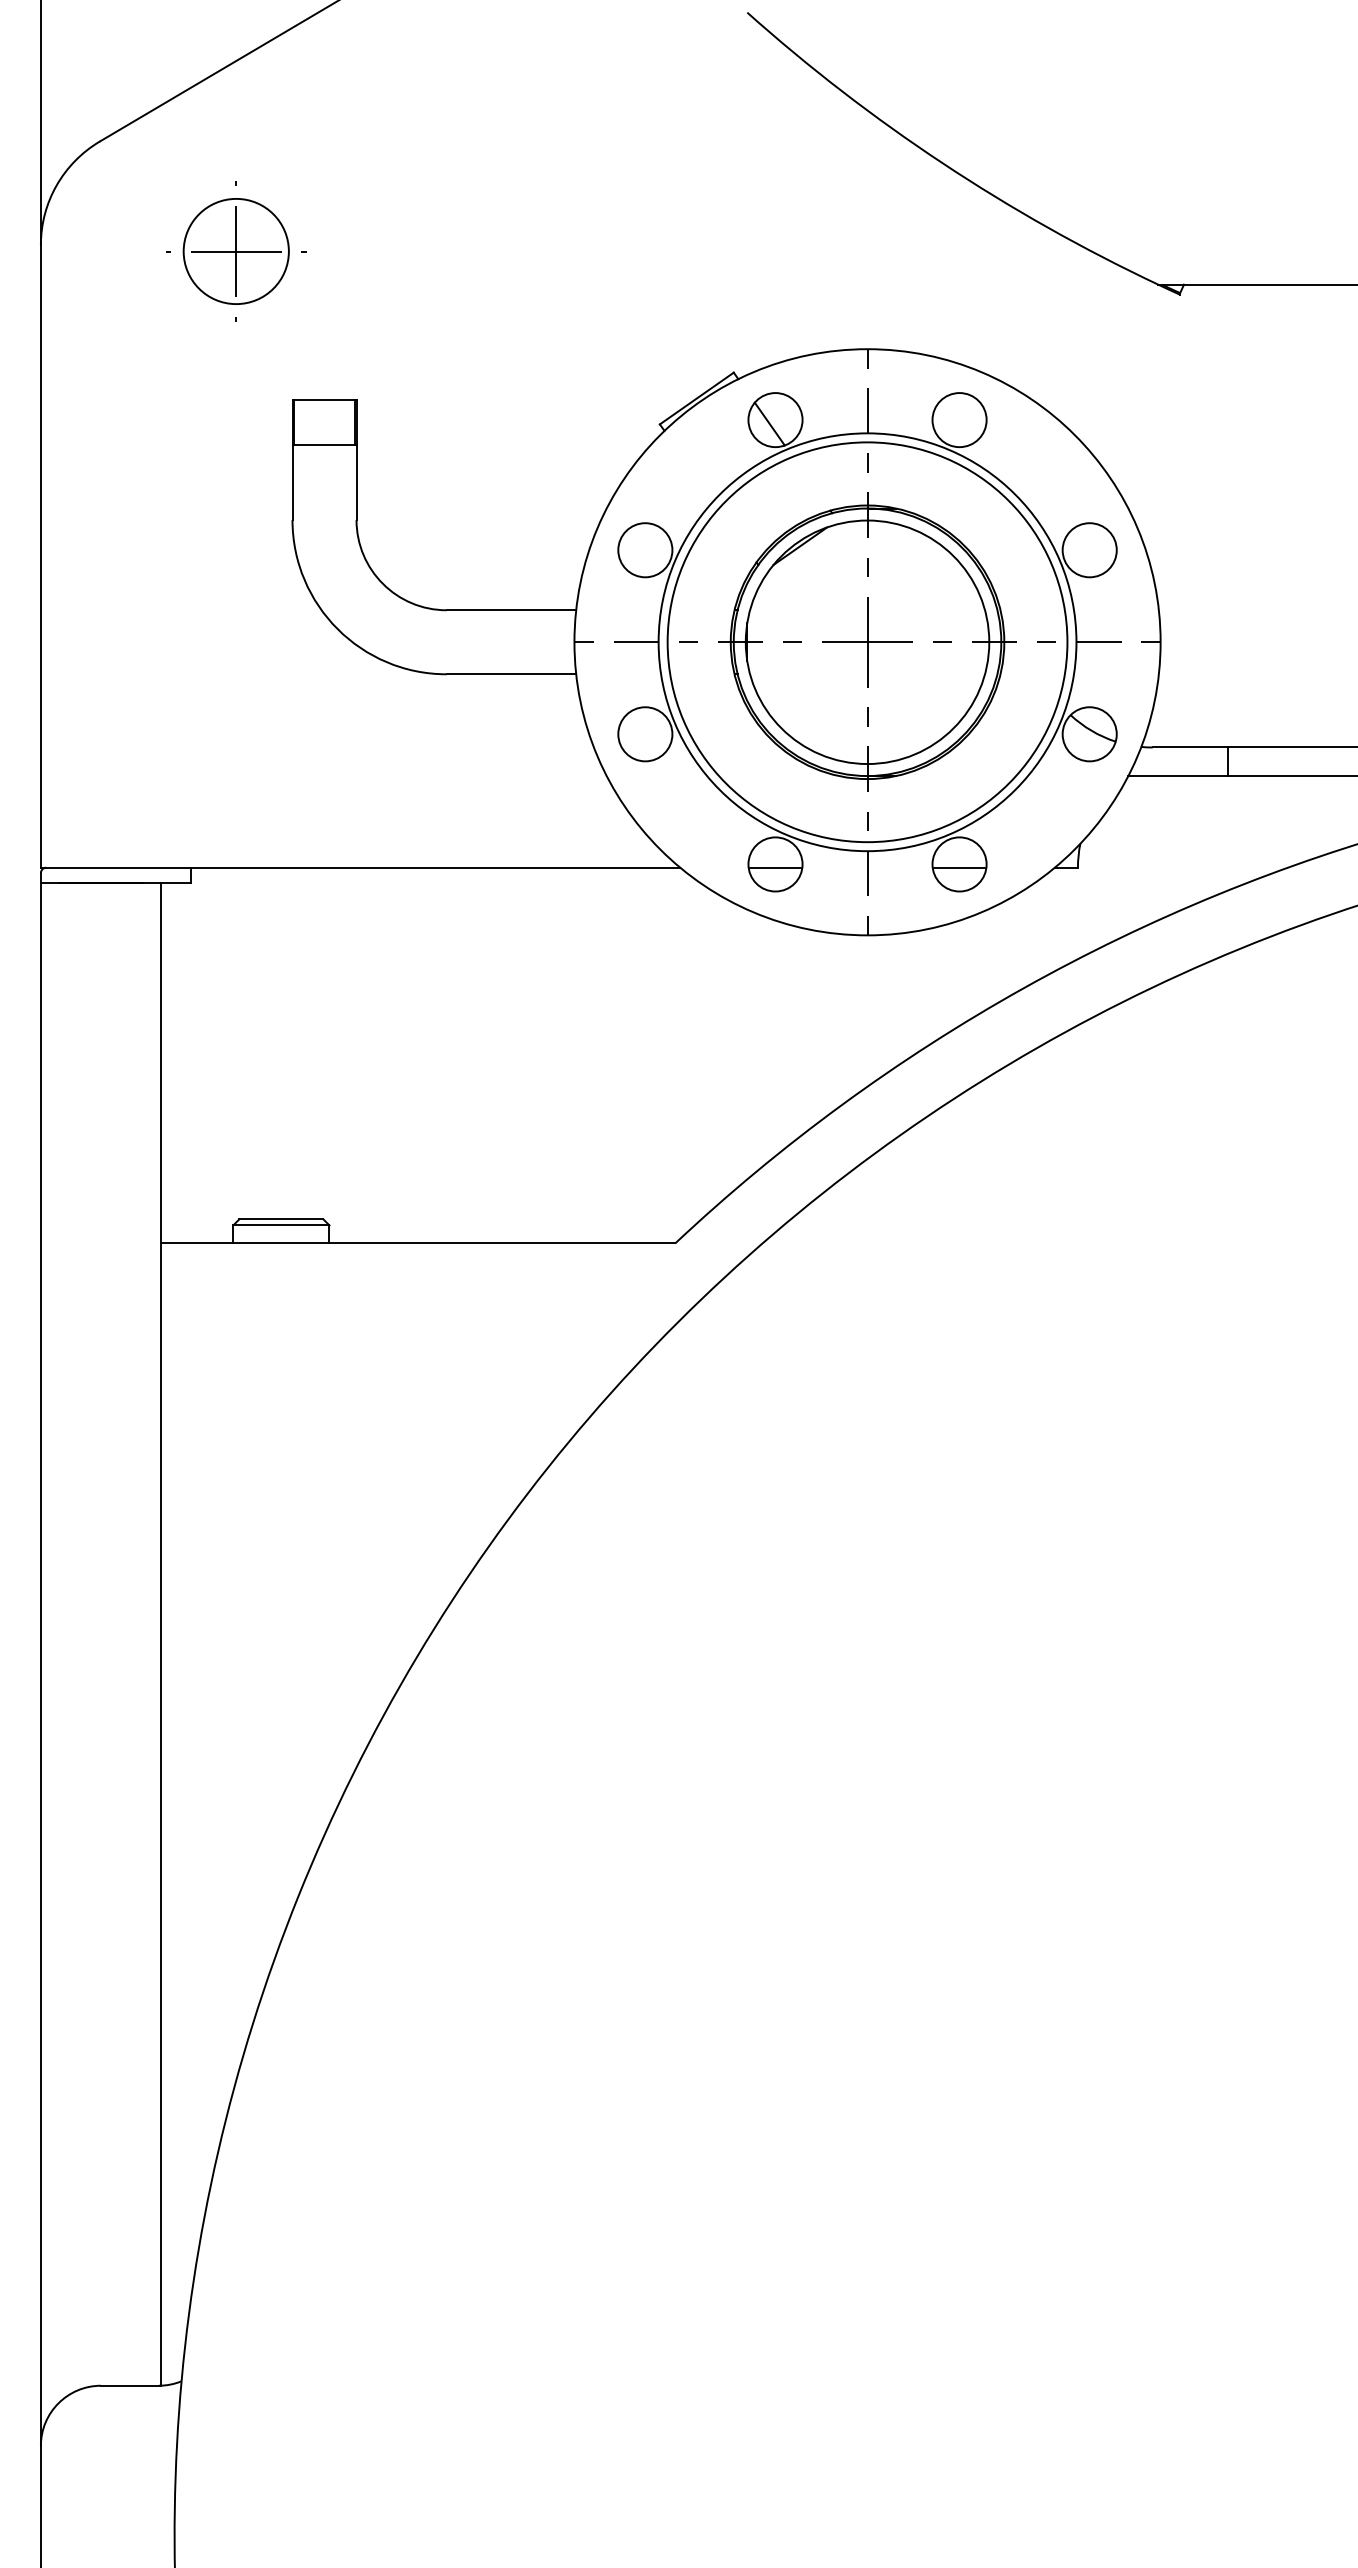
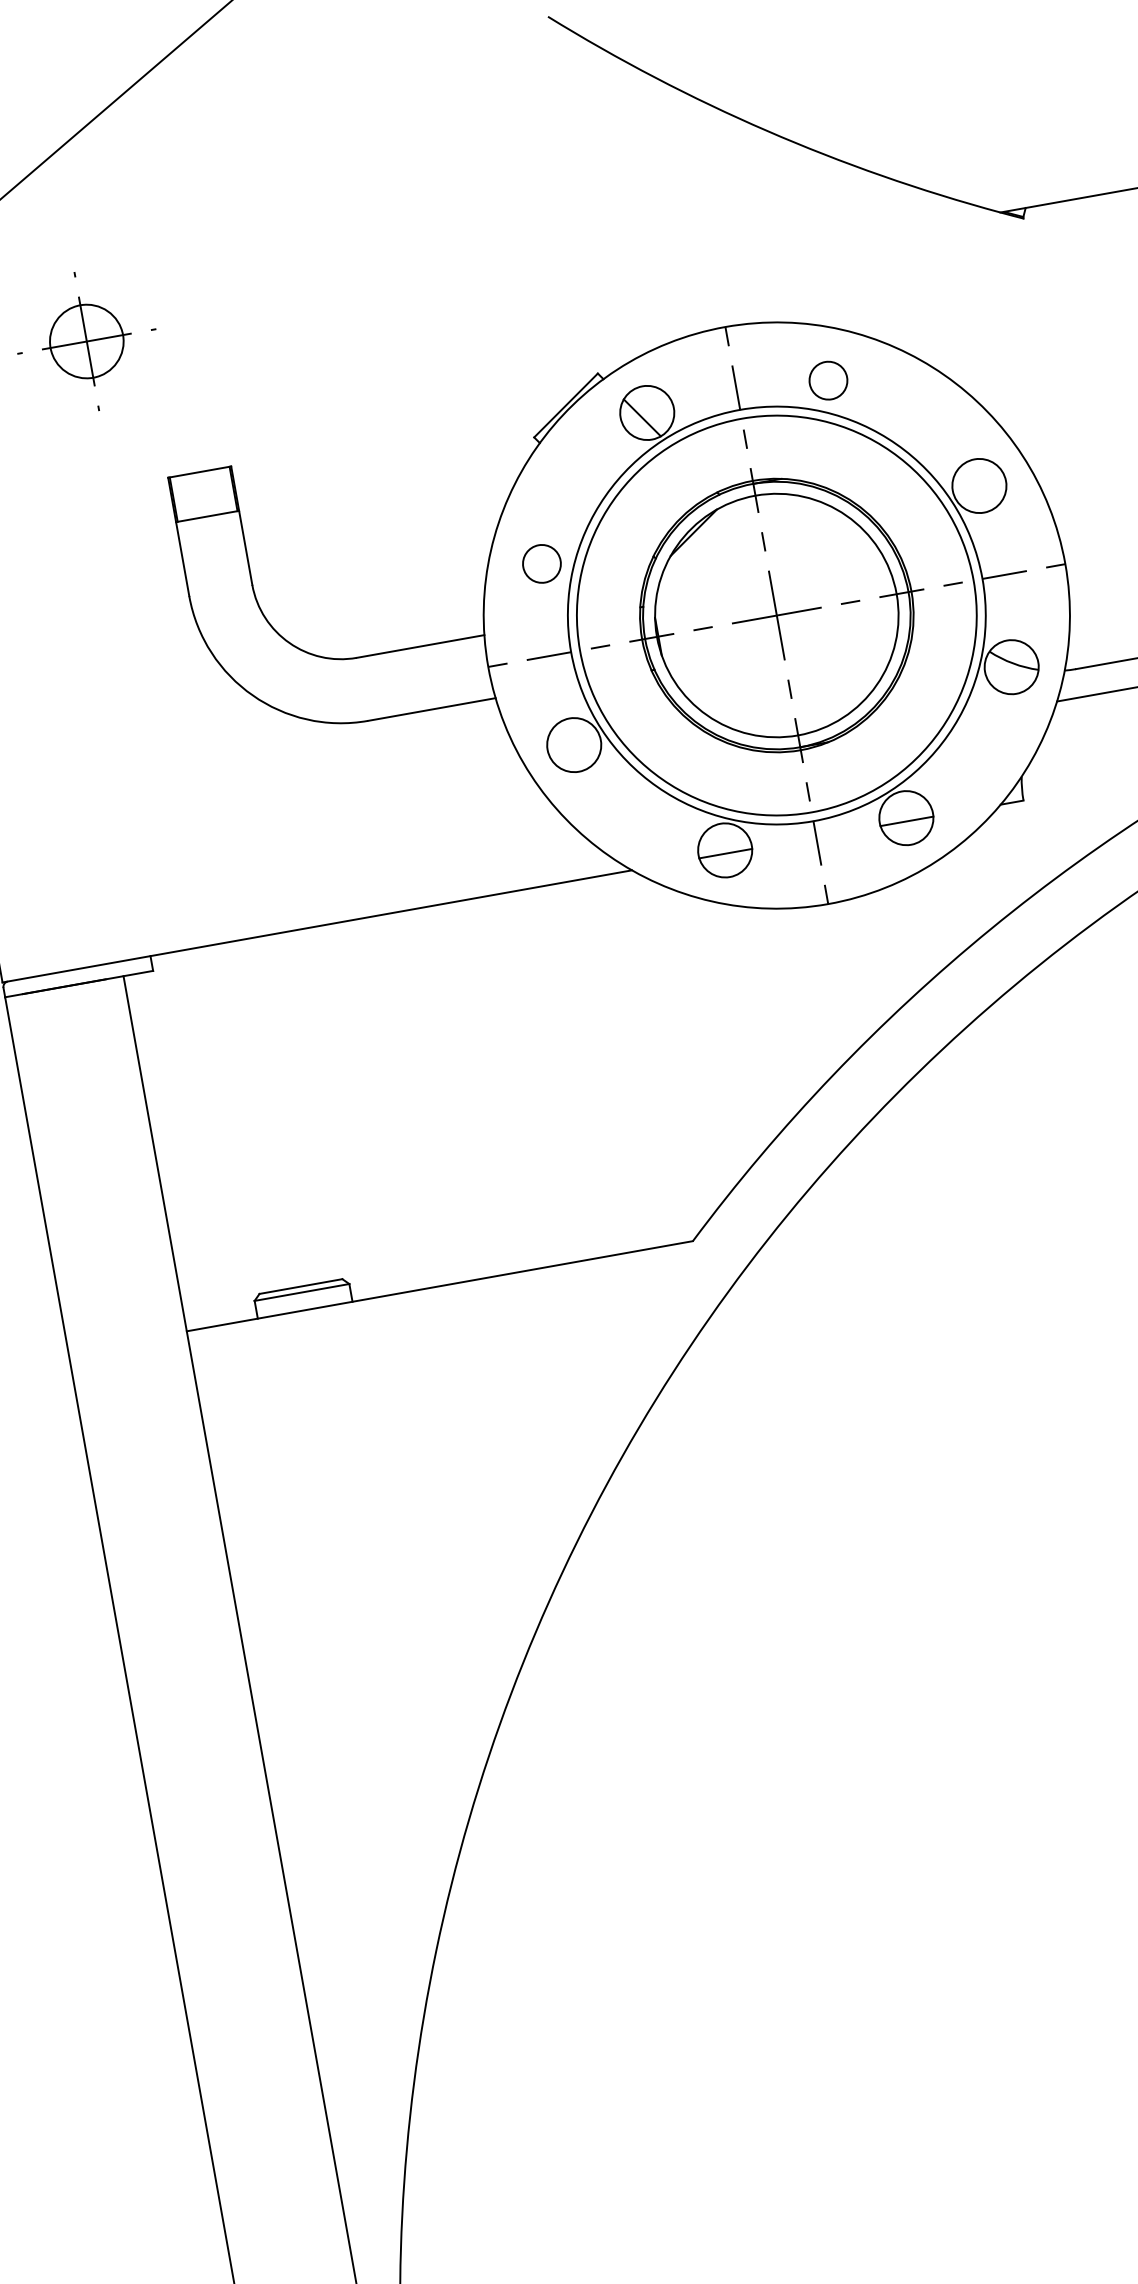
circle: (235, 251) -> (86, 341), size x0.7
circle: (959, 420) -> (828, 381), size x0.7
circle: (645, 550) -> (542, 564), size x0.7

